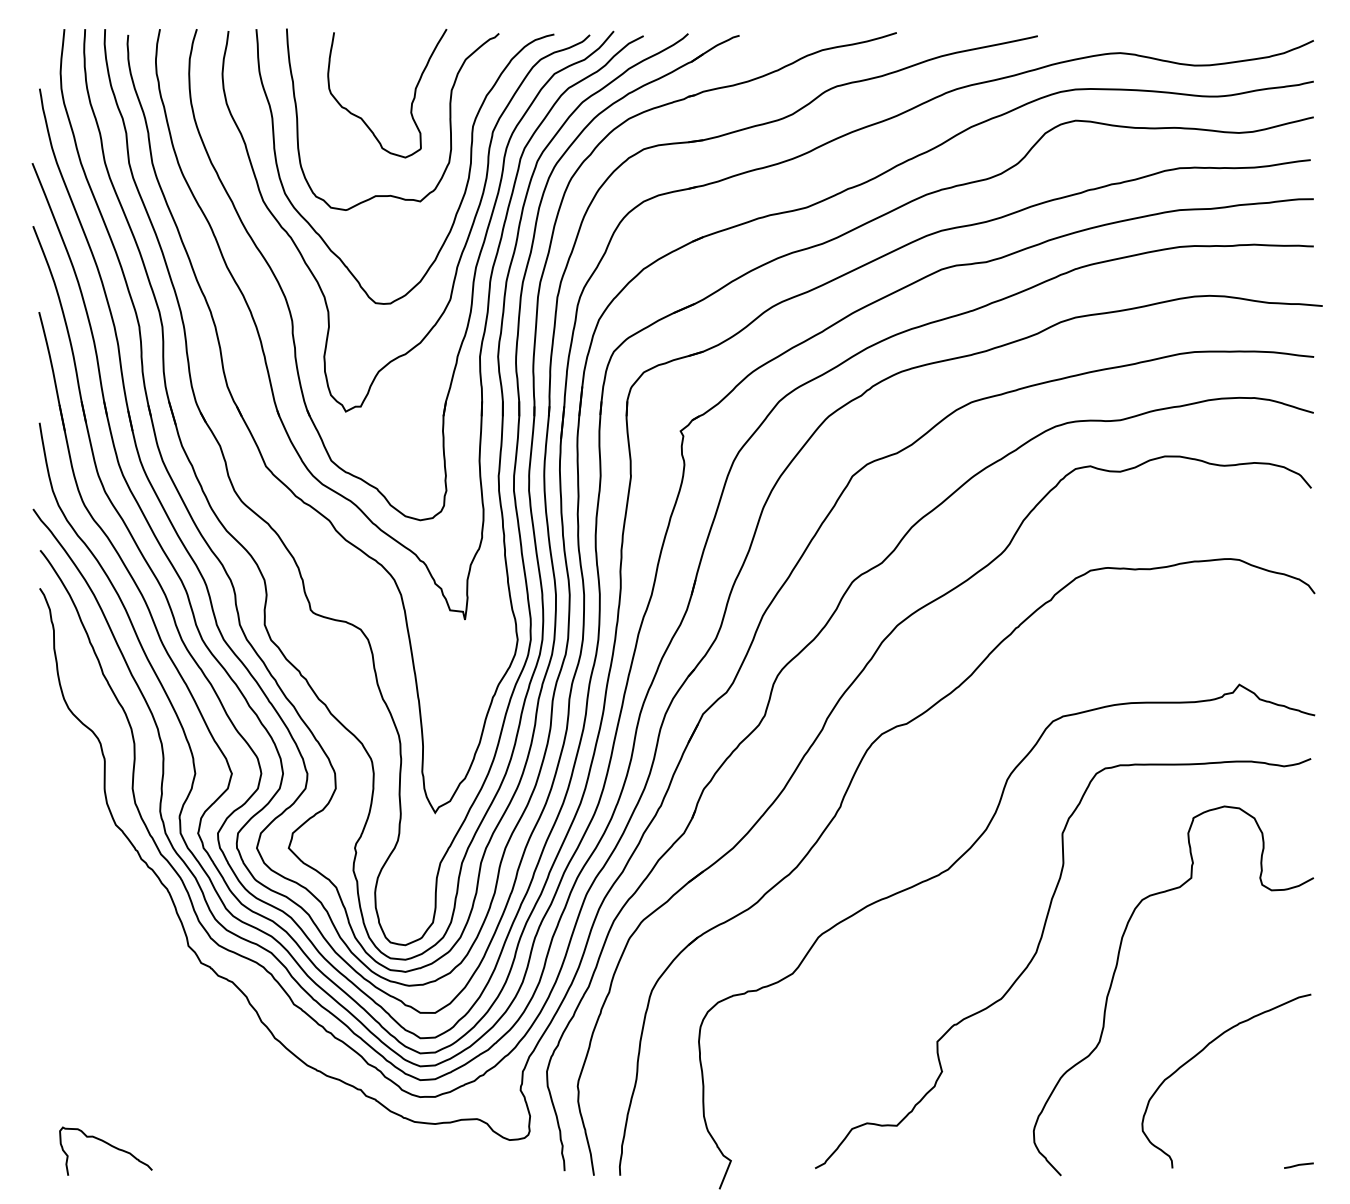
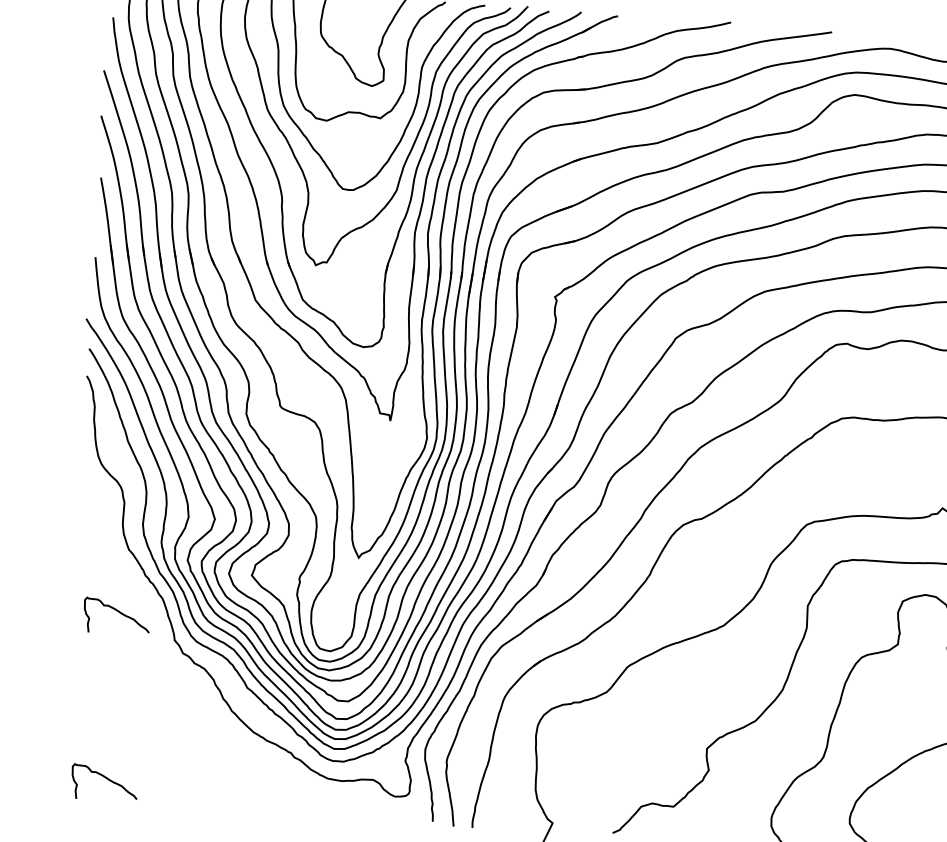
curve: (108, 913) -> (119, 612), added

